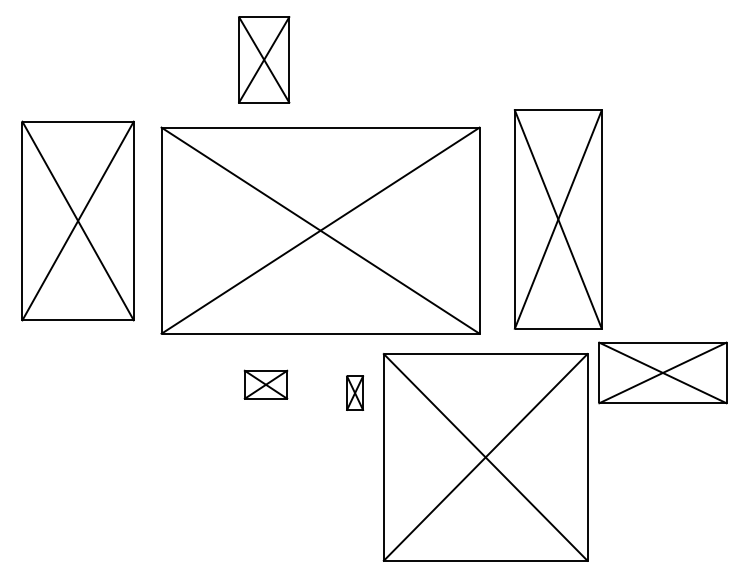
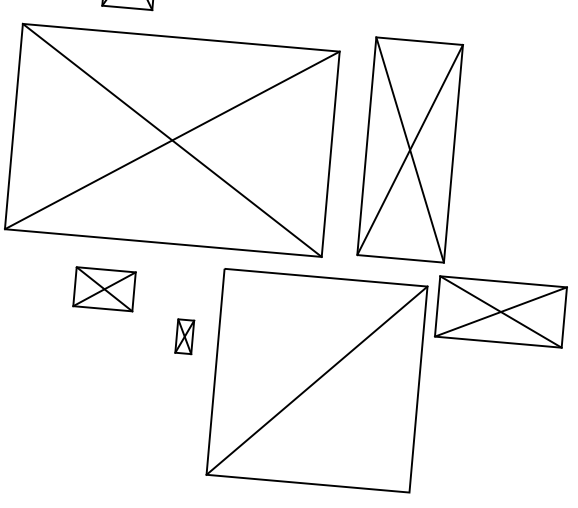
part: (265, 384) -> (104, 288), size x1.4
part: (355, 392) -> (185, 336), moved
line: (485, 457) -> (316, 380), removed

